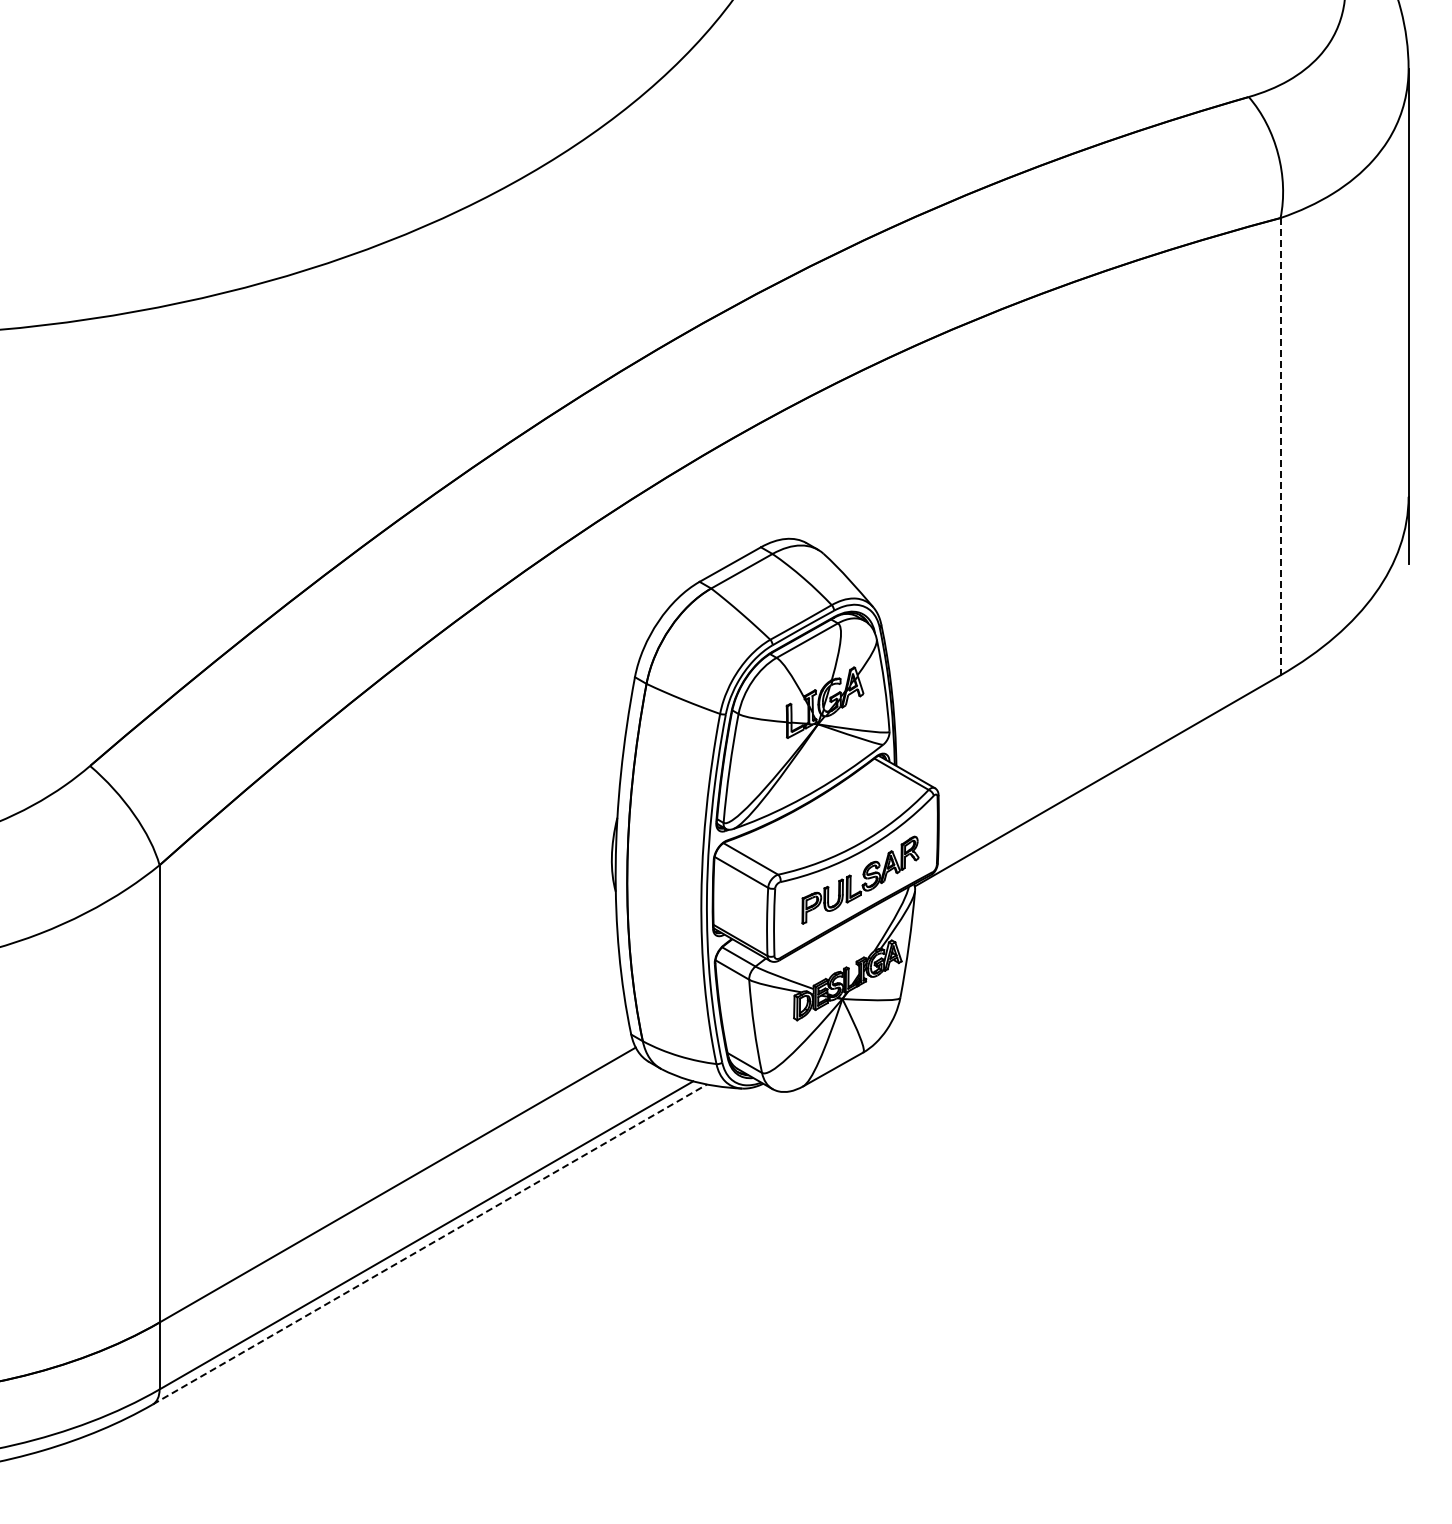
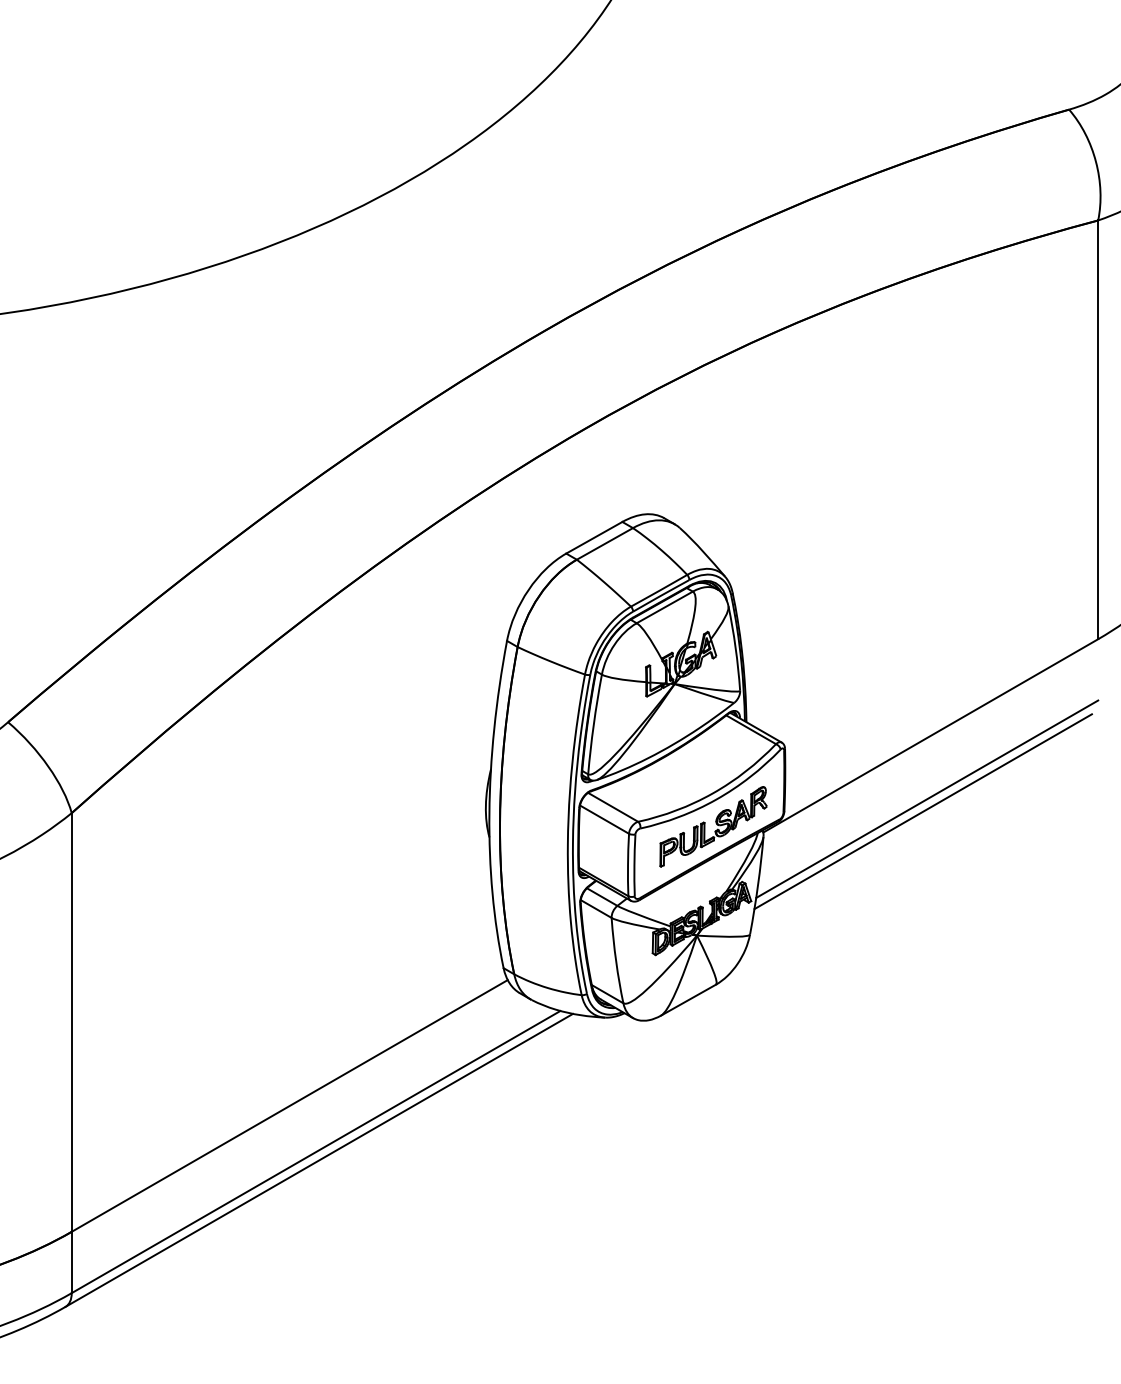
line: (1280, 446) -> (1098, 429), dashed -> solid
line: (1093, 849) -> (926, 798), added
line: (1089, 863) -> (923, 811), added
line: (429, 1244) -> (318, 1160), dashed -> solid

